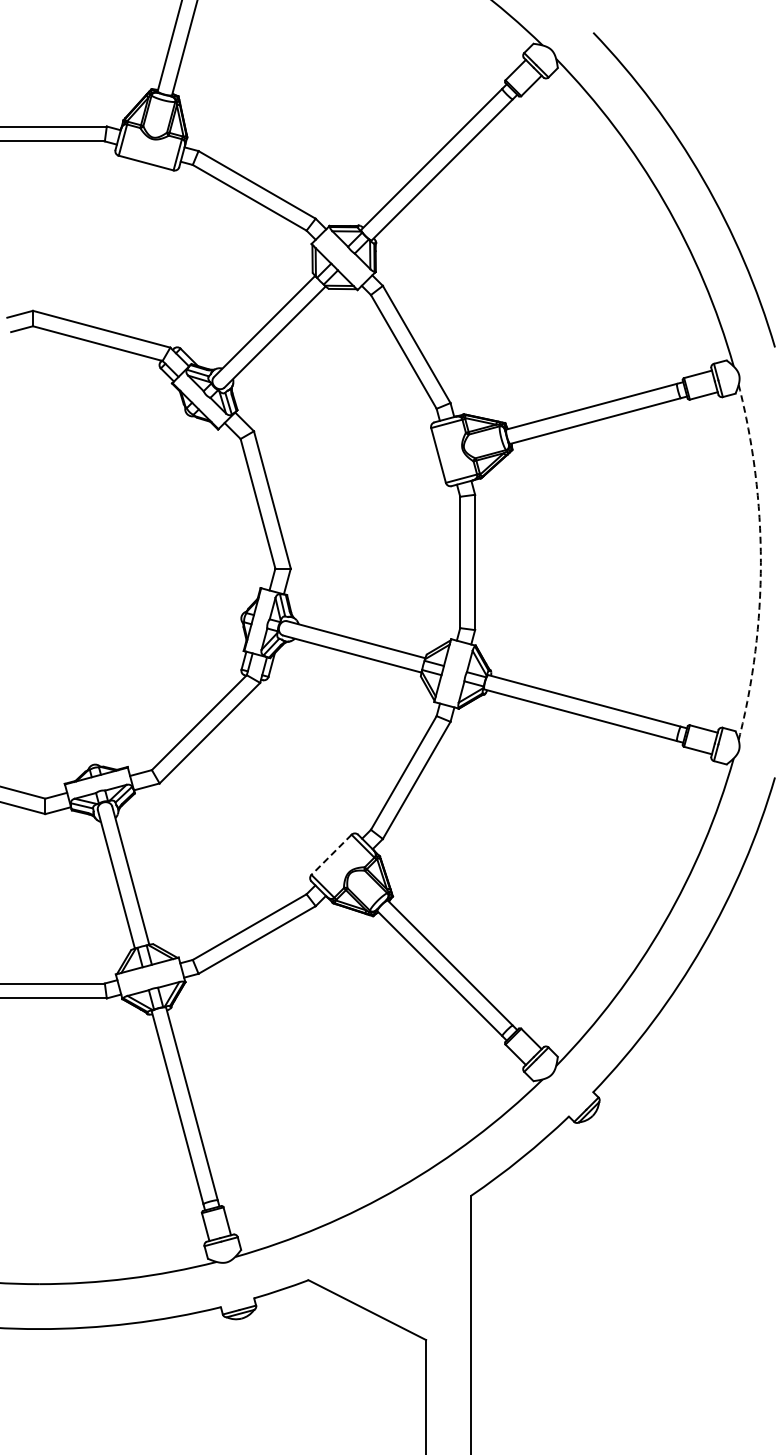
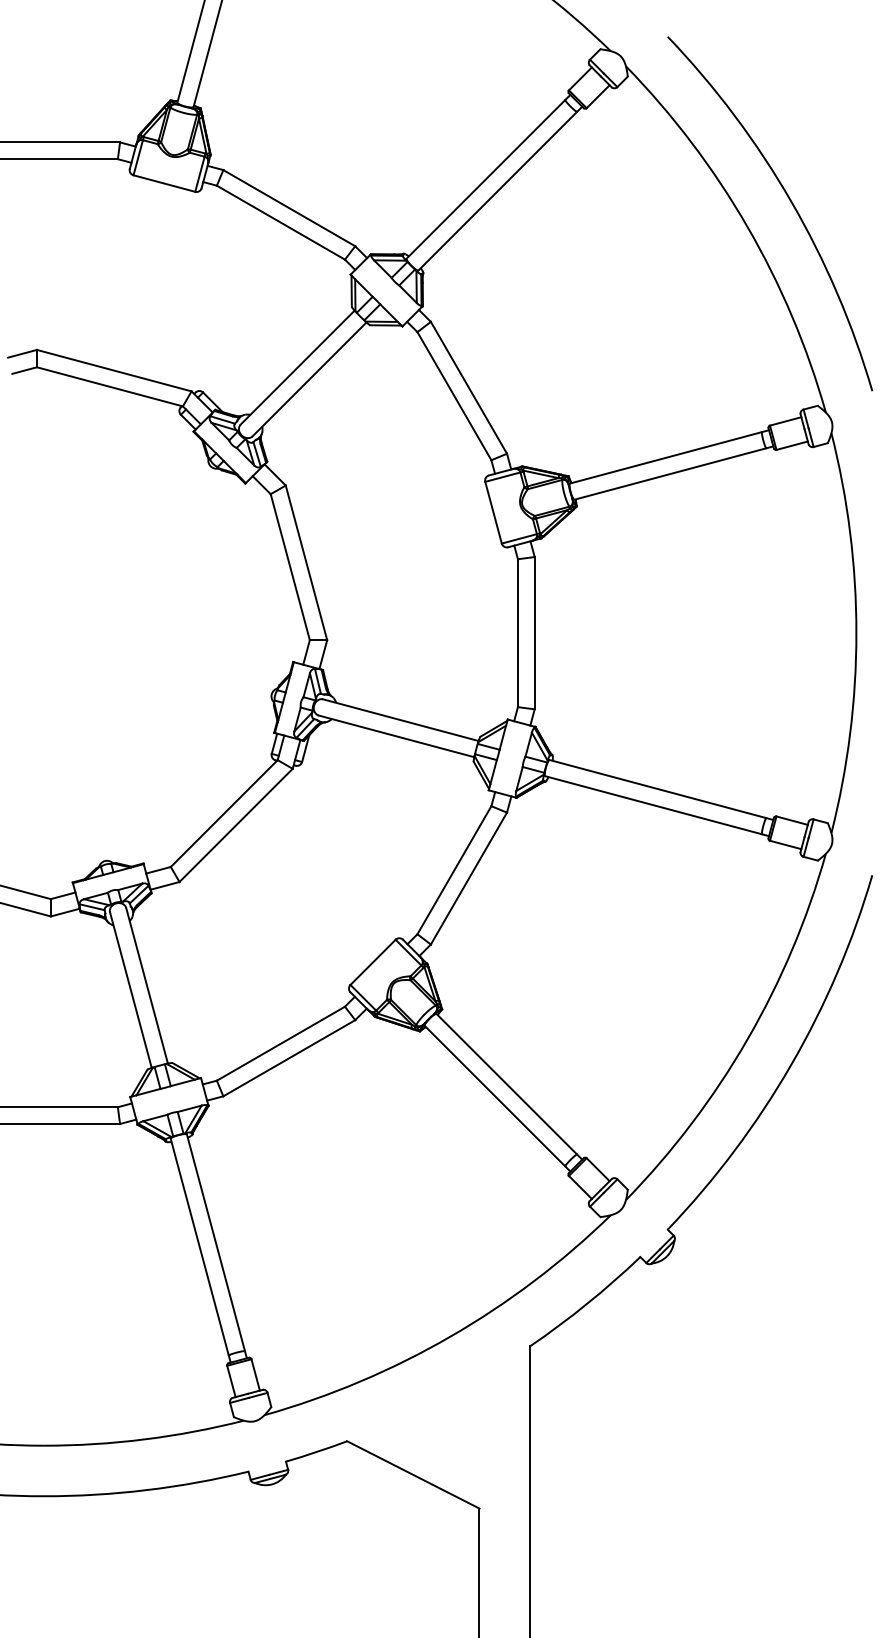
arc: (760, 562) -> (855, 633), dashed -> solid
line: (331, 855) -> (373, 963), dashed -> solid

